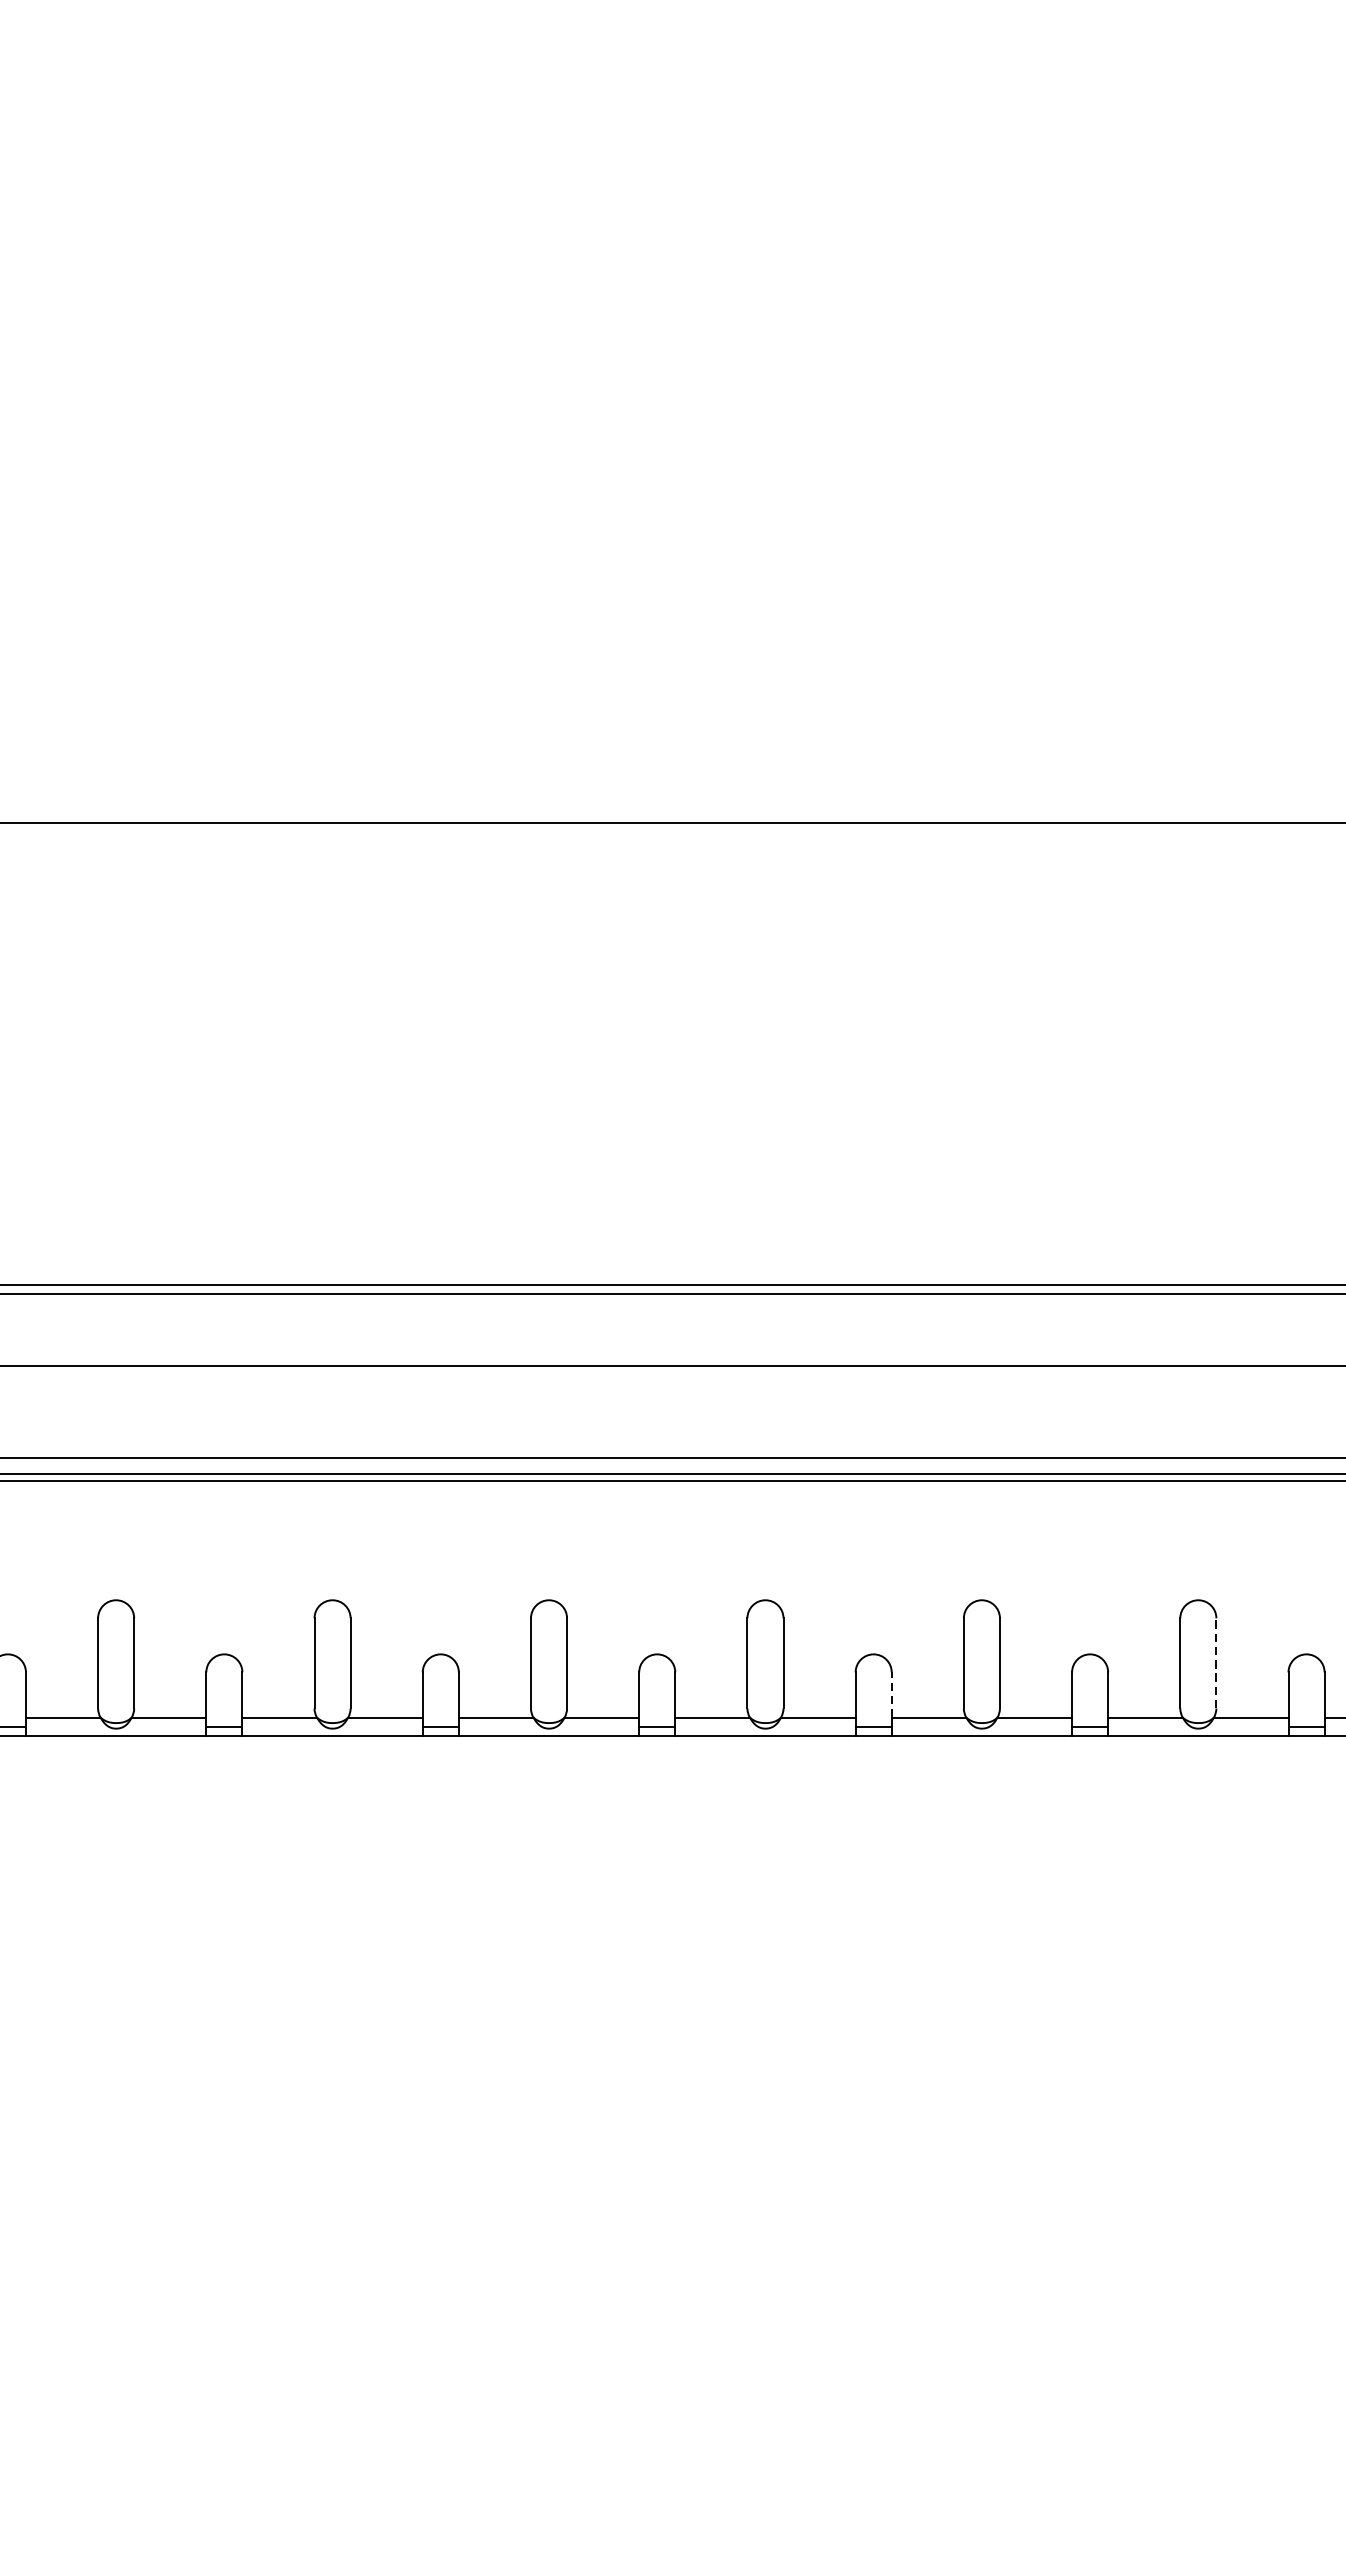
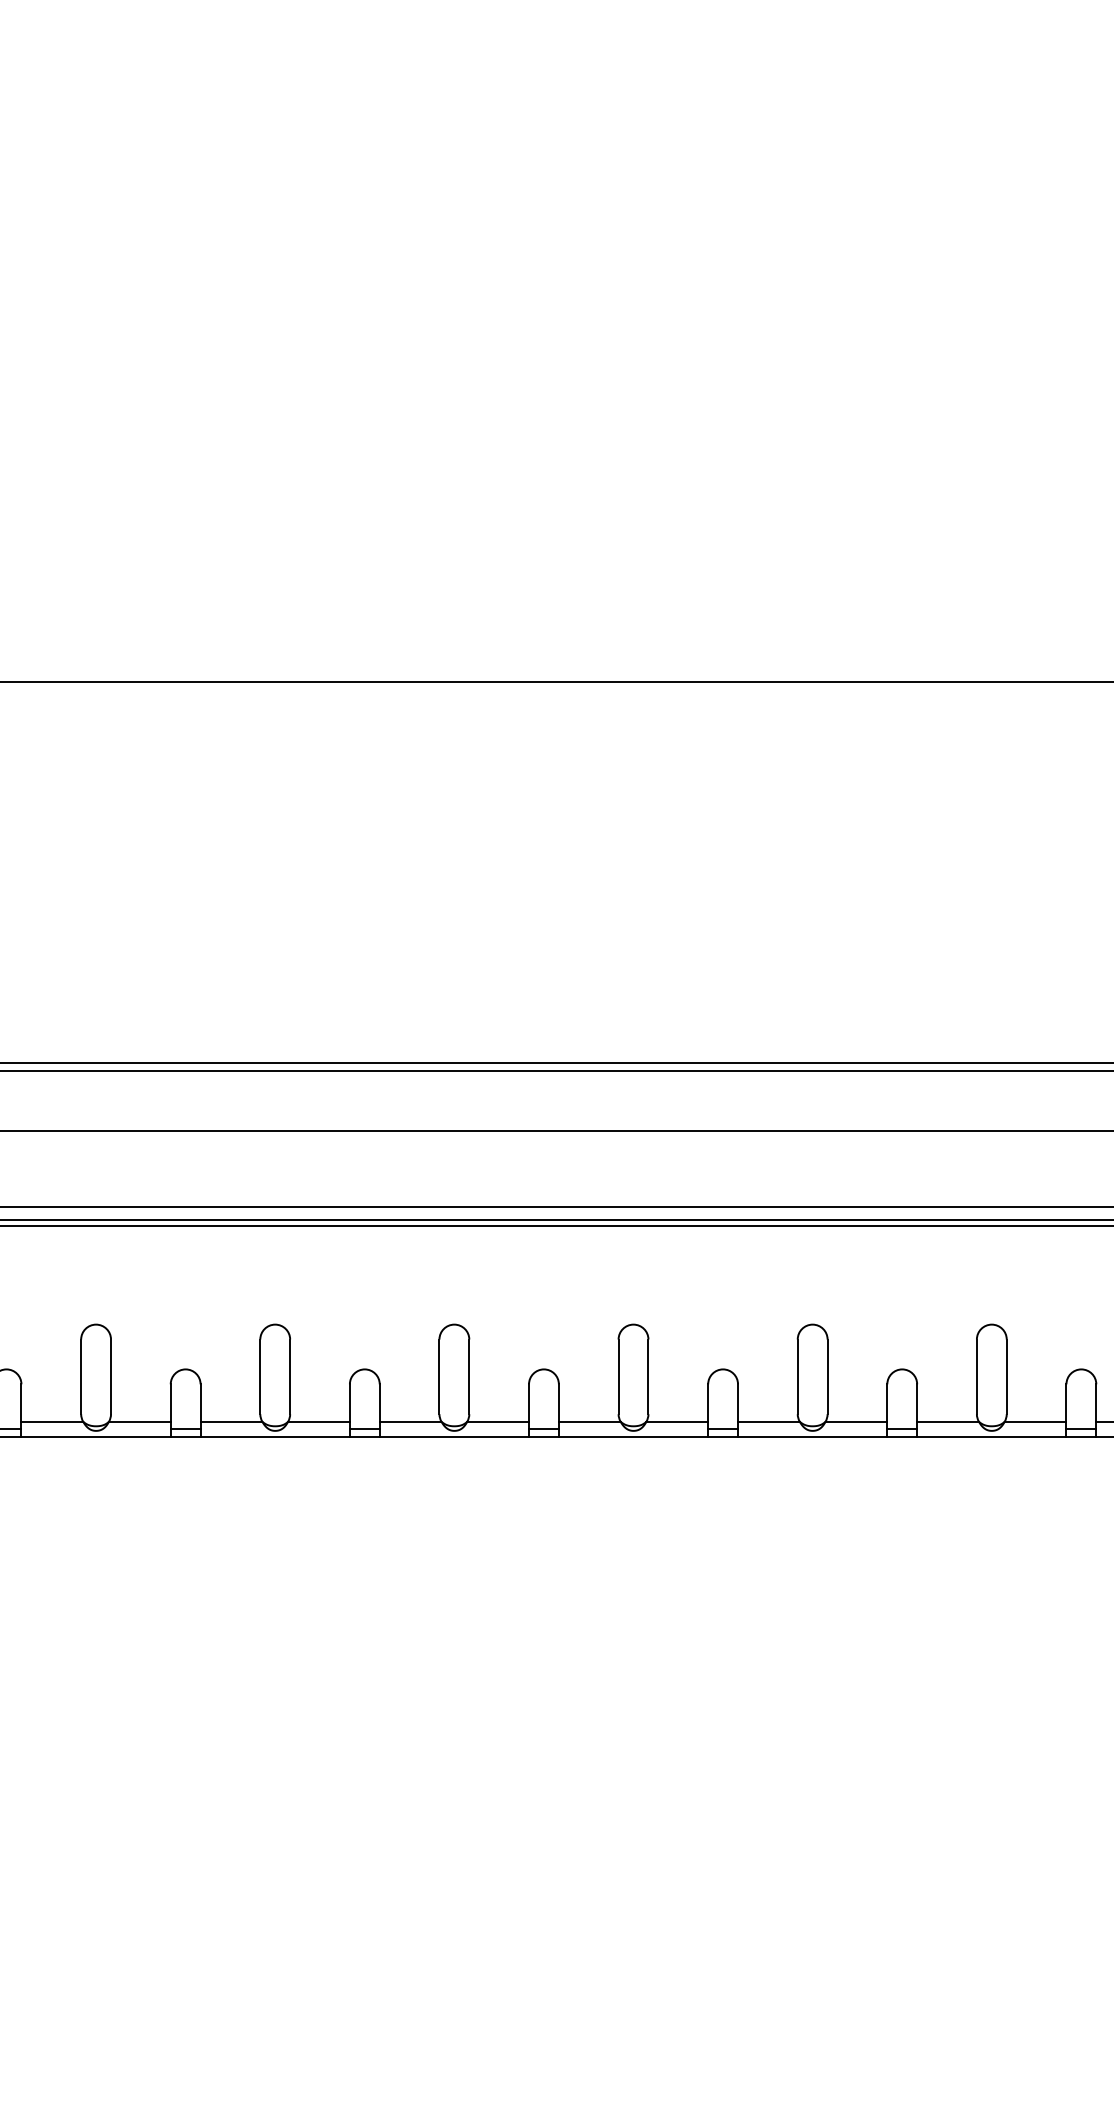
line: (1216, 1662) -> (1006, 1376), dashed -> solid
line: (892, 1695) -> (738, 1403), dashed -> solid

